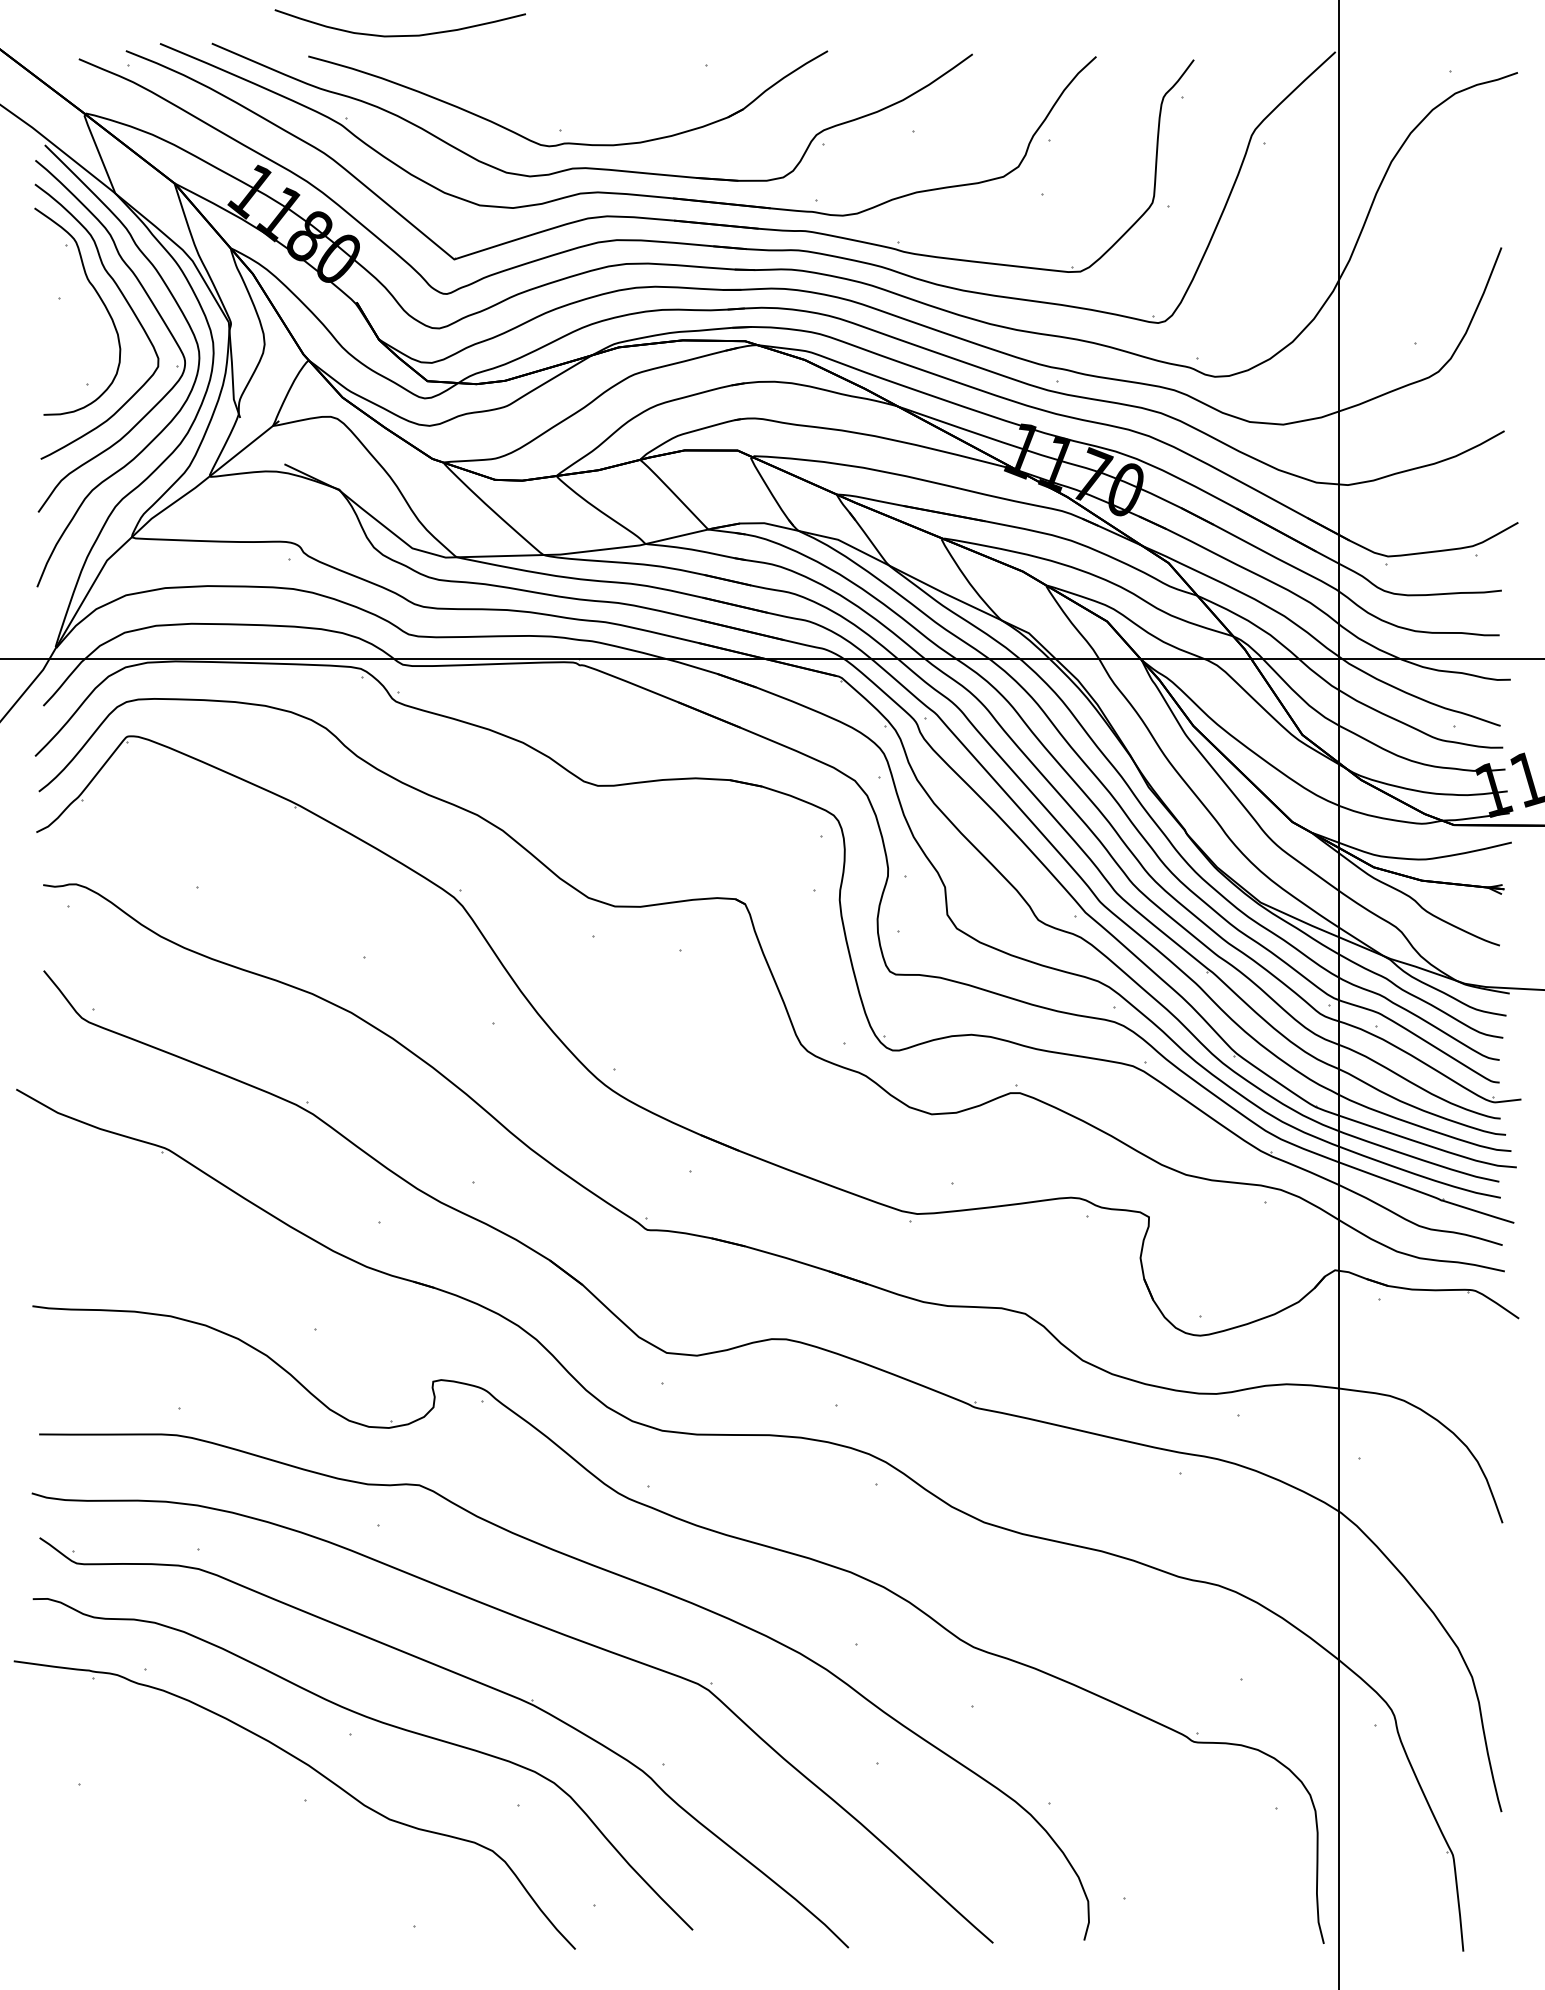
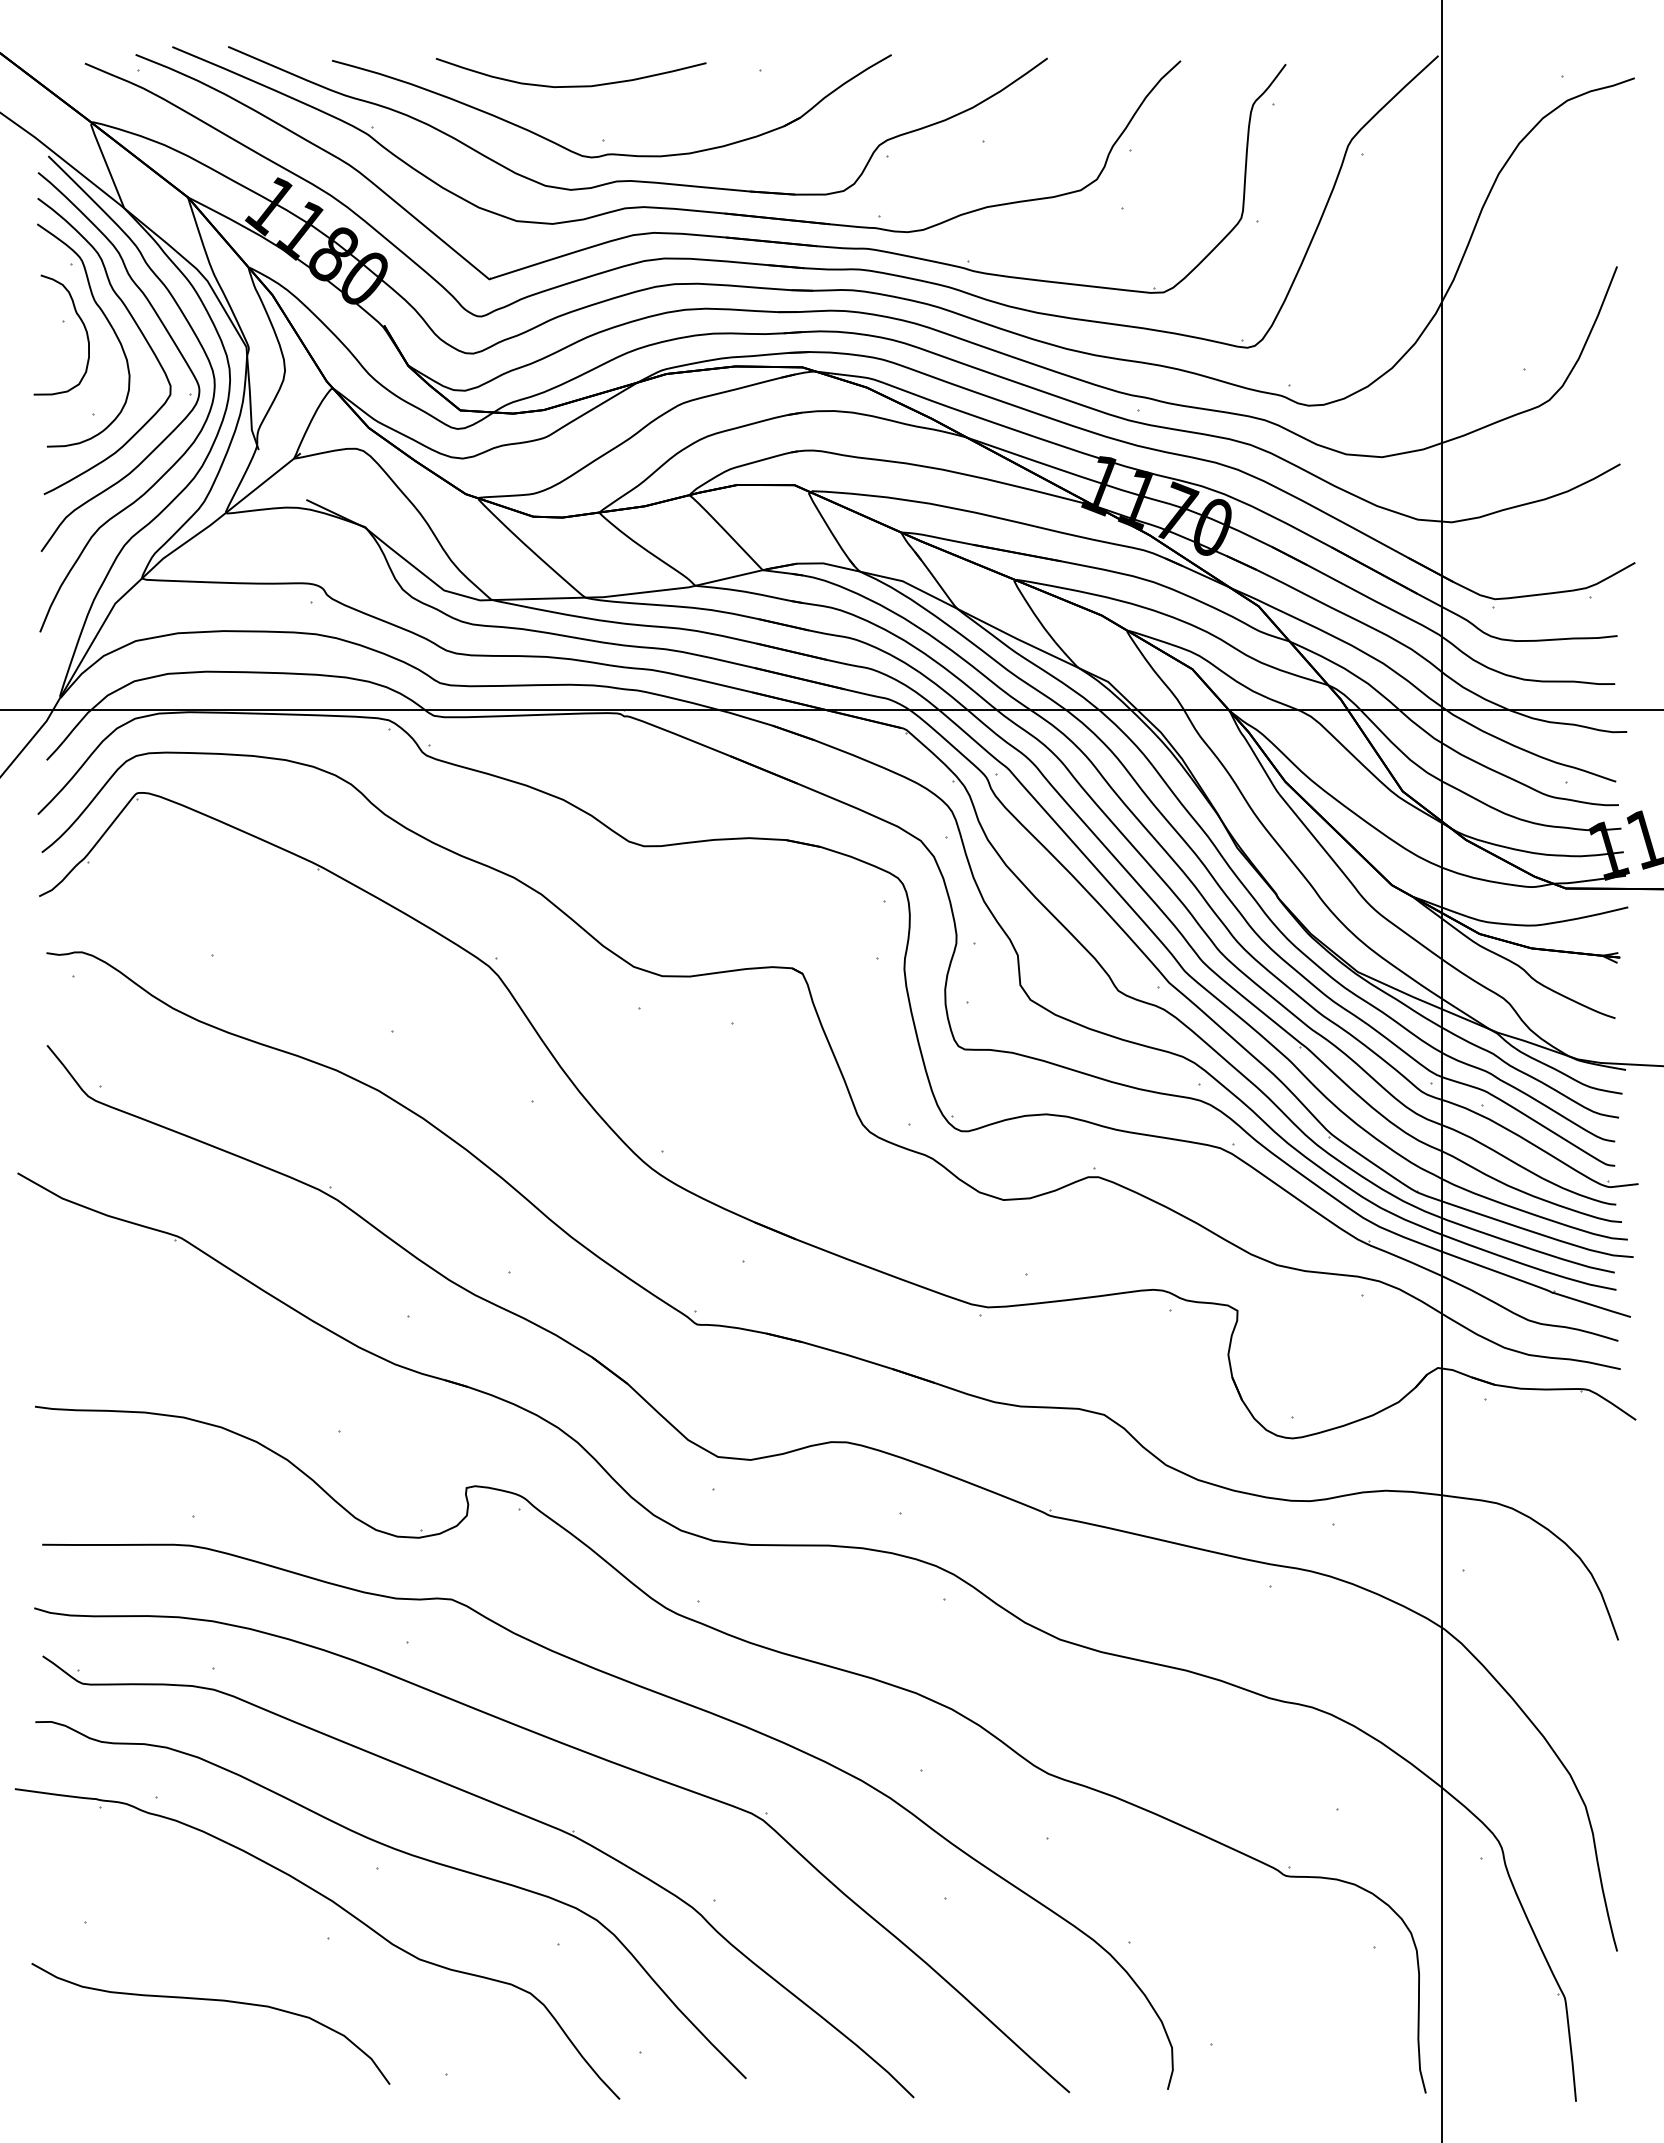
curve: (399, 34) -> (570, 85), moved
curve: (76, 301) -> (82, 324), added
curve: (195, 1857) -> (210, 2000), added

